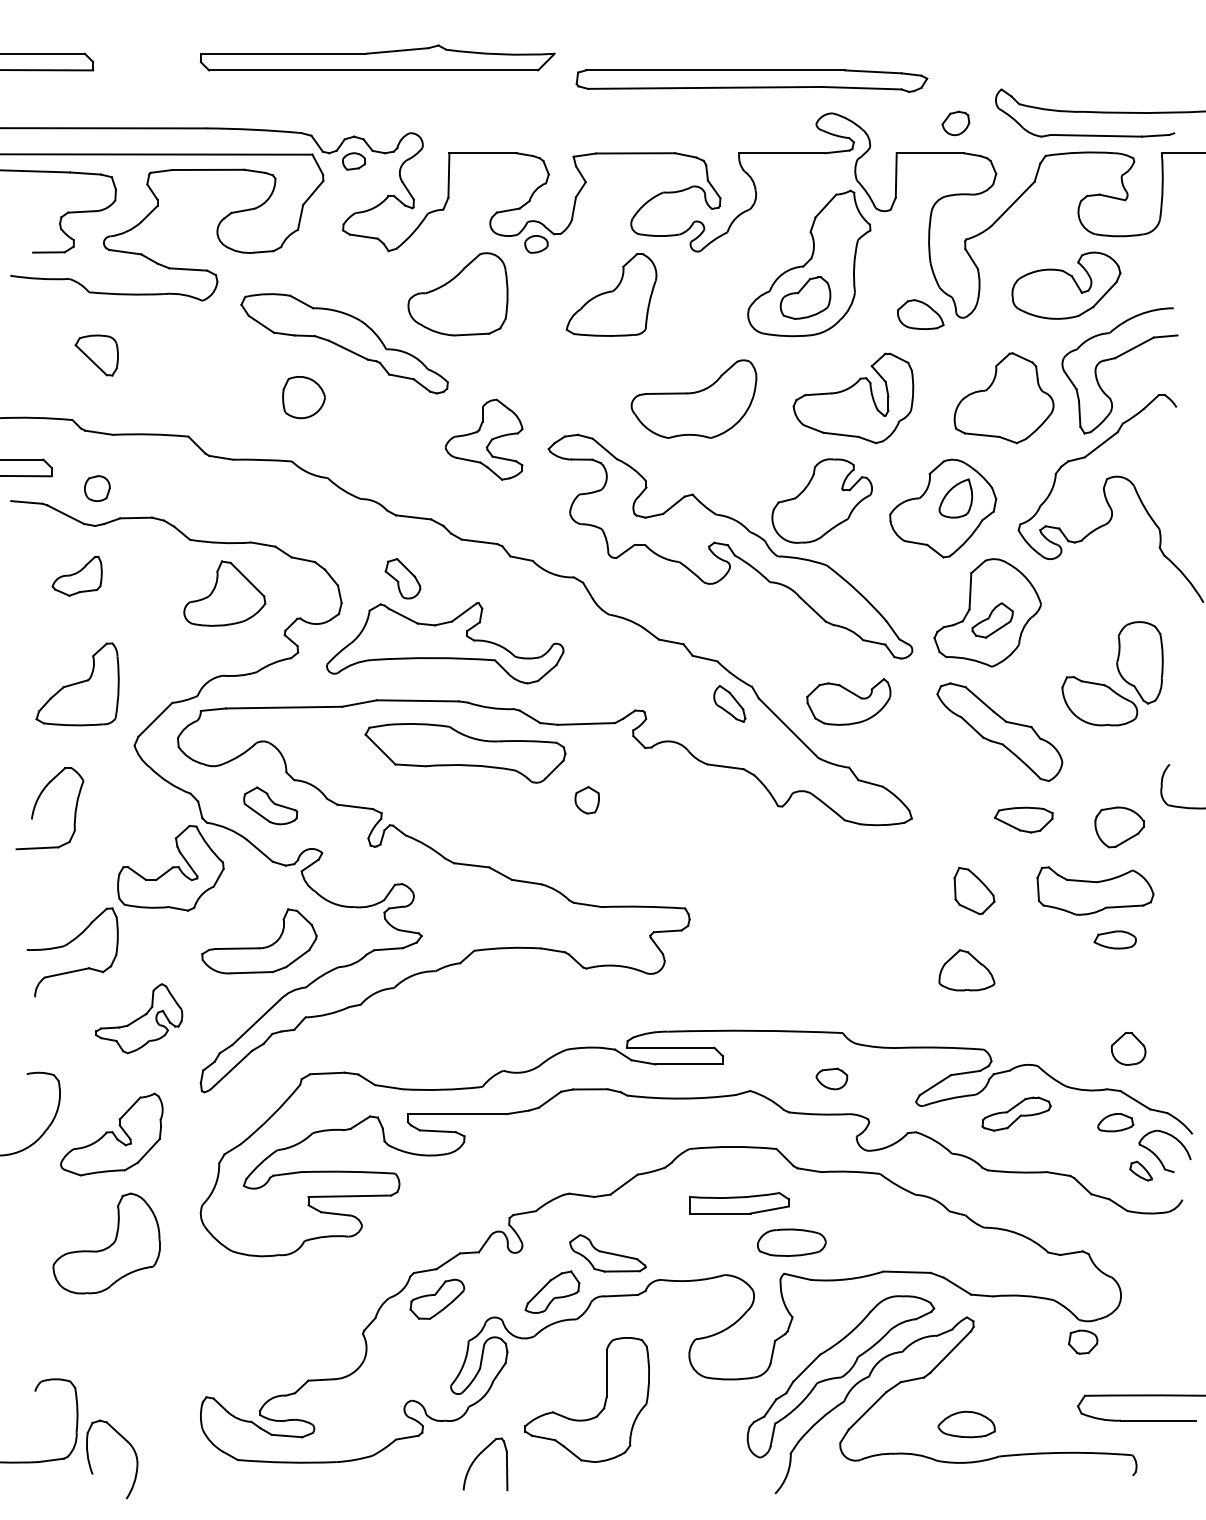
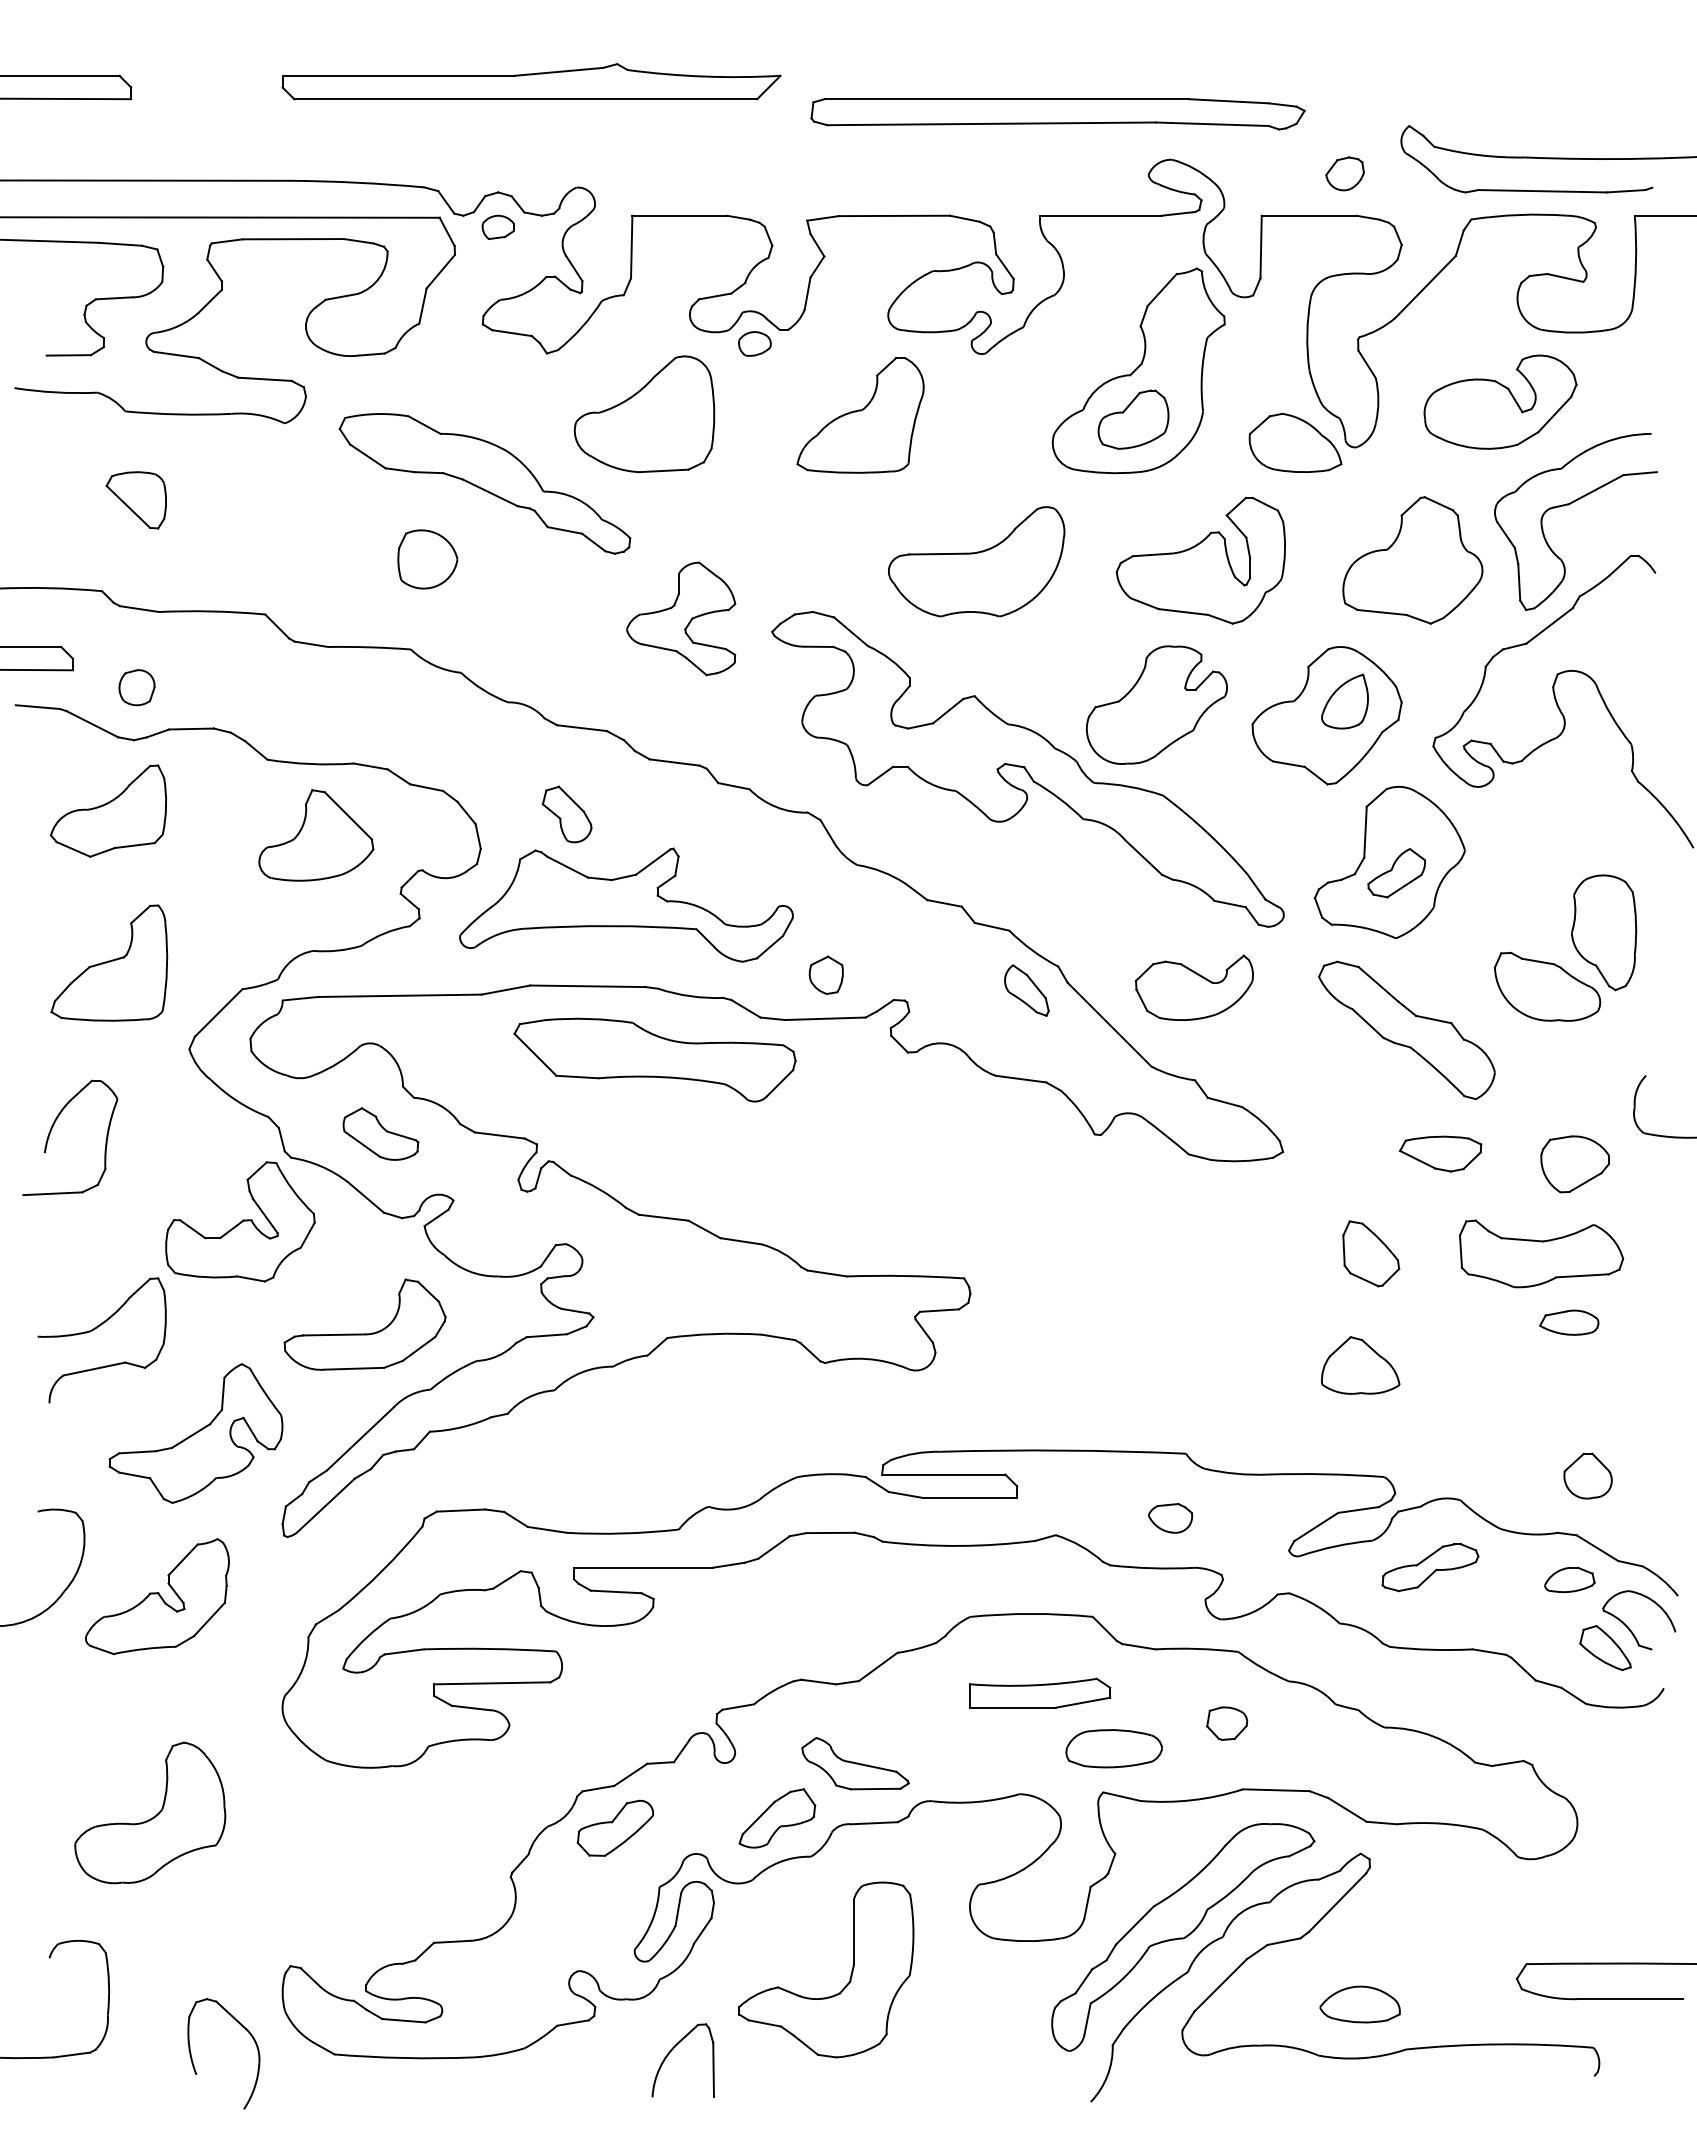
part: (920, 314) -> (1295, 442), size x1.43
part: (77, 575) -> (108, 810), size x1.67
part: (586, 799) -> (825, 974), moved
part: (138, 1018) -> (195, 1433), size x1.43
part: (1140, 1170) -> (1605, 1647), size x1.67
part: (106, 1243) -> (150, 1812), moved
part: (1083, 1342) -> (1227, 1723), moved
part: (90, 1465) -> (193, 2061), moved

